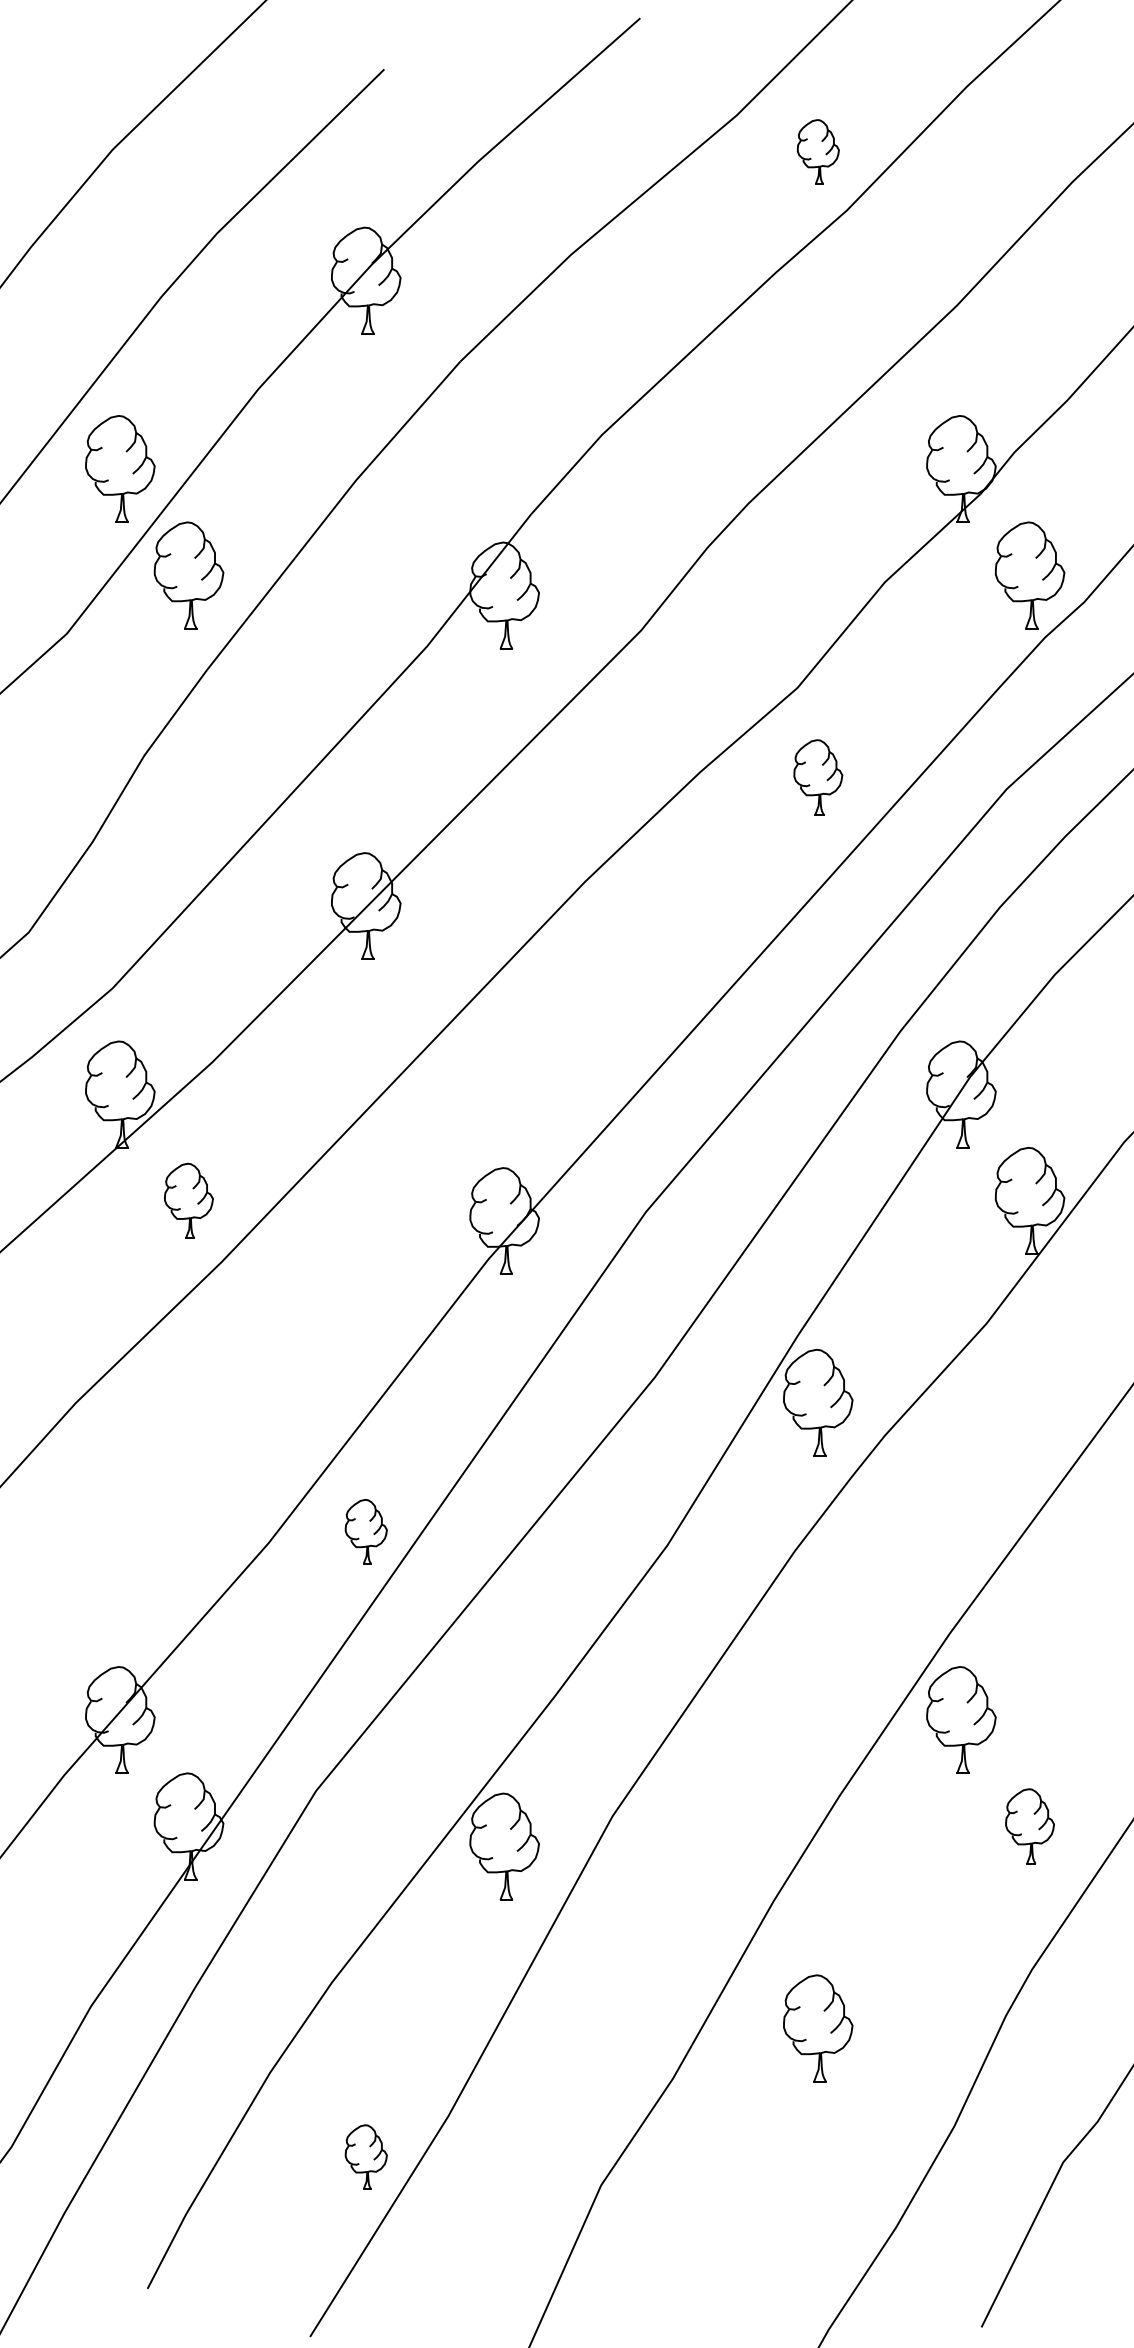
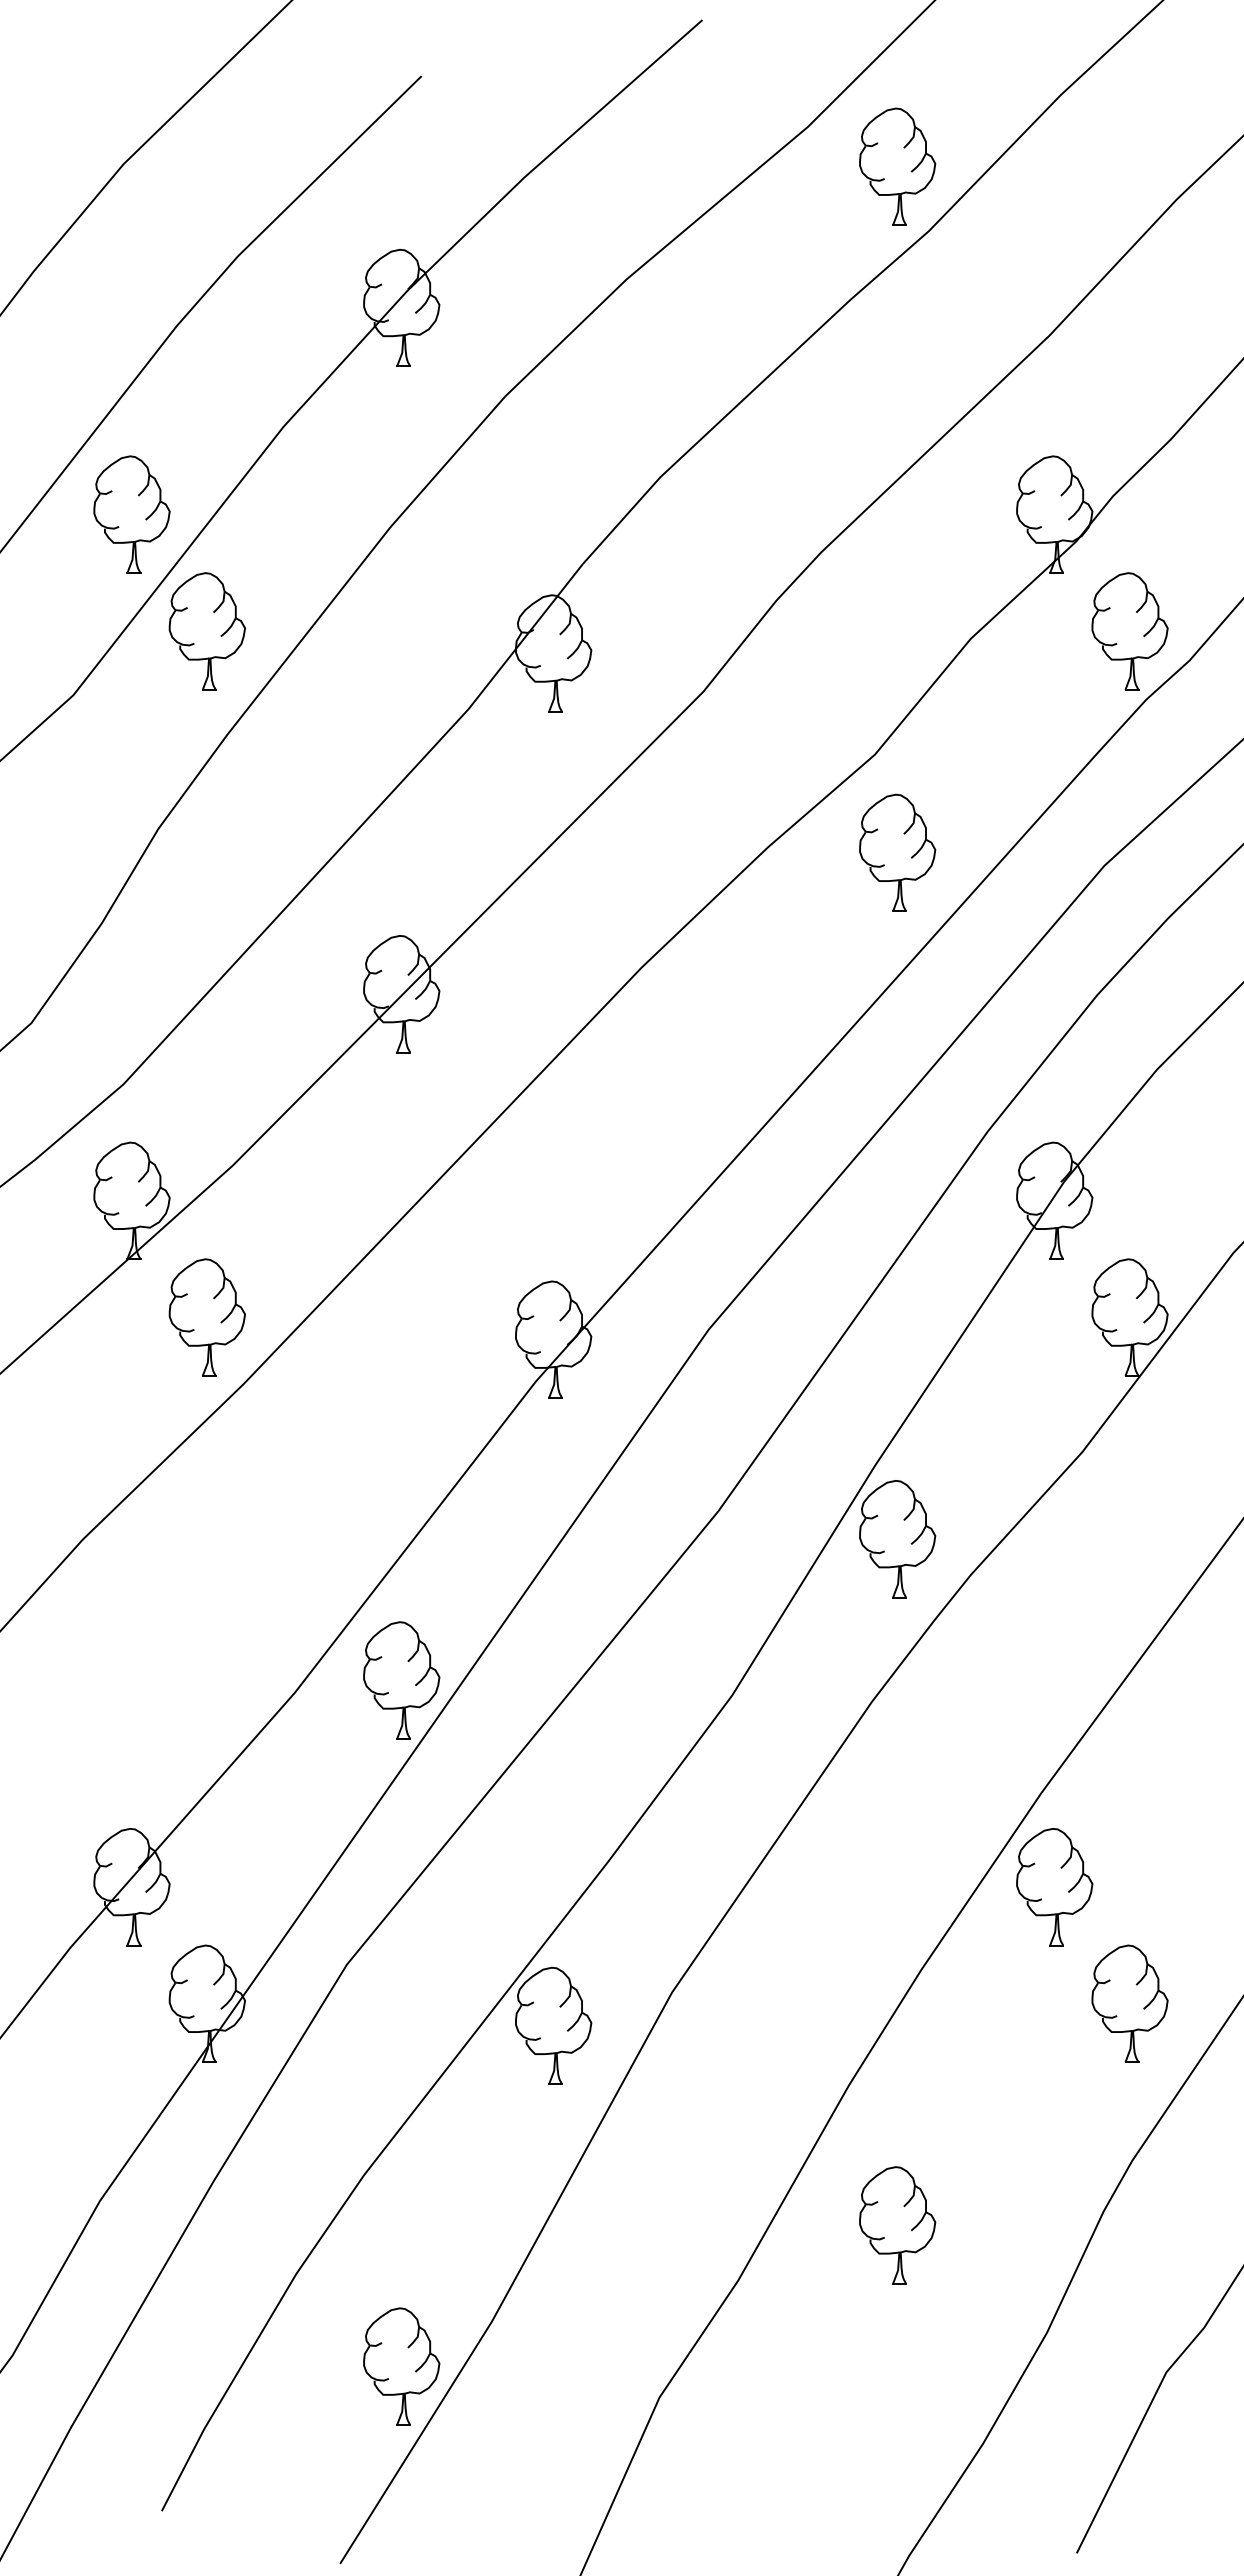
part: (818, 151) -> (897, 166), size x1.67
part: (818, 777) -> (897, 852), size x1.43
part: (188, 1200) -> (206, 1317), size x1.43
part: (366, 1531) -> (401, 1680), size x1.67
part: (1029, 1826) -> (1129, 2003), size x1.43
part: (366, 2157) -> (401, 2366), size x1.67

